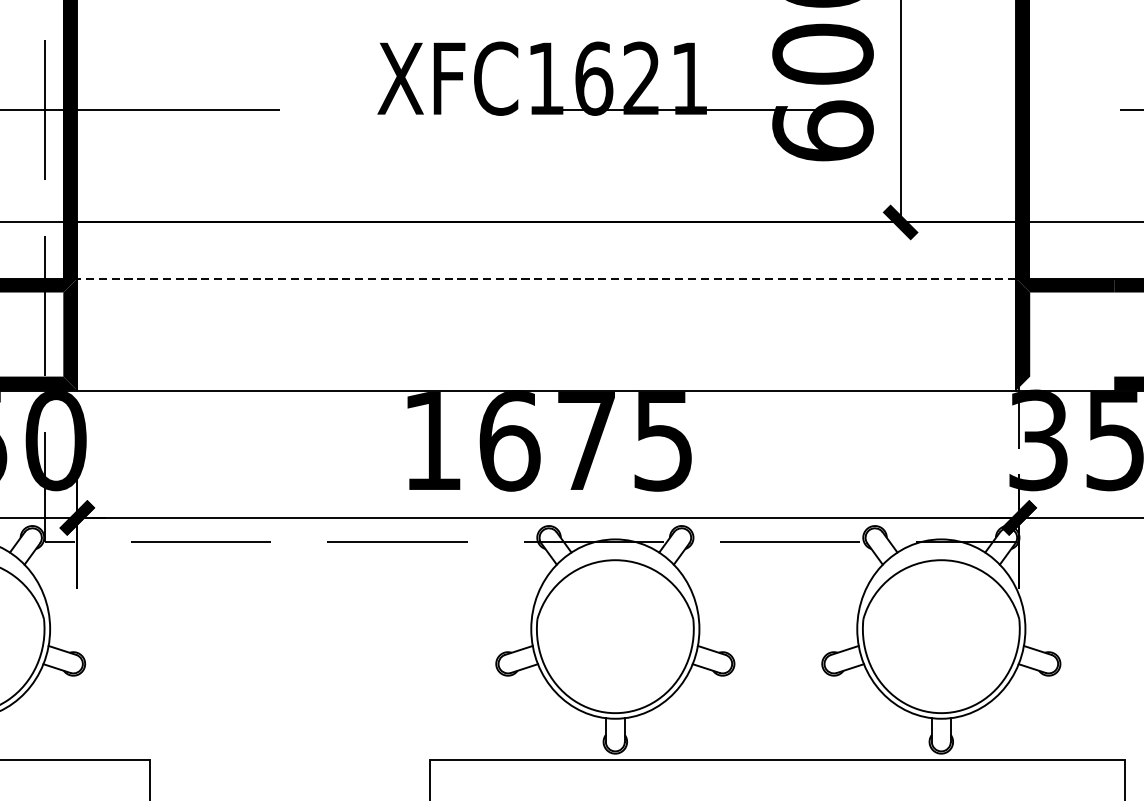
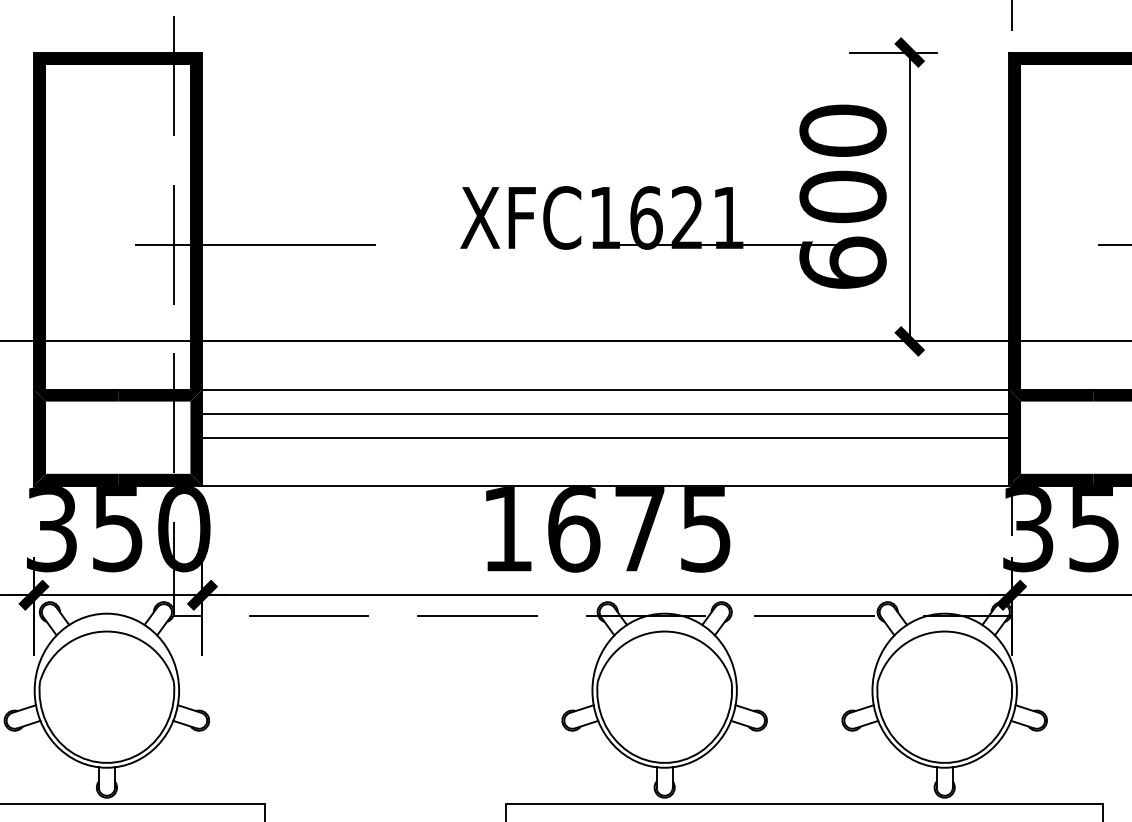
line: (546, 278) -> (605, 389), dashed -> solid
line: (546, 306) -> (605, 413), added
line: (546, 334) -> (605, 437), added
fill: (1064, 383) -> (1050, 479), added

